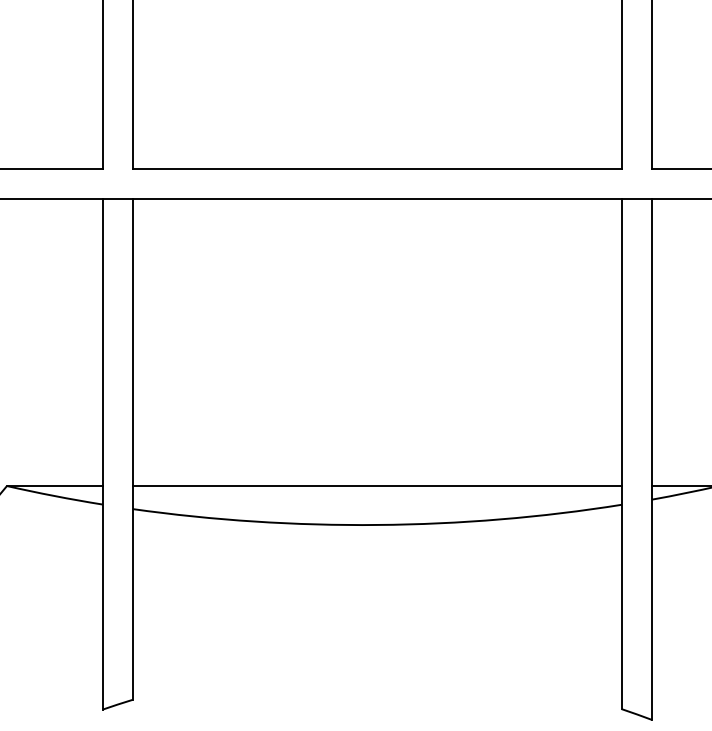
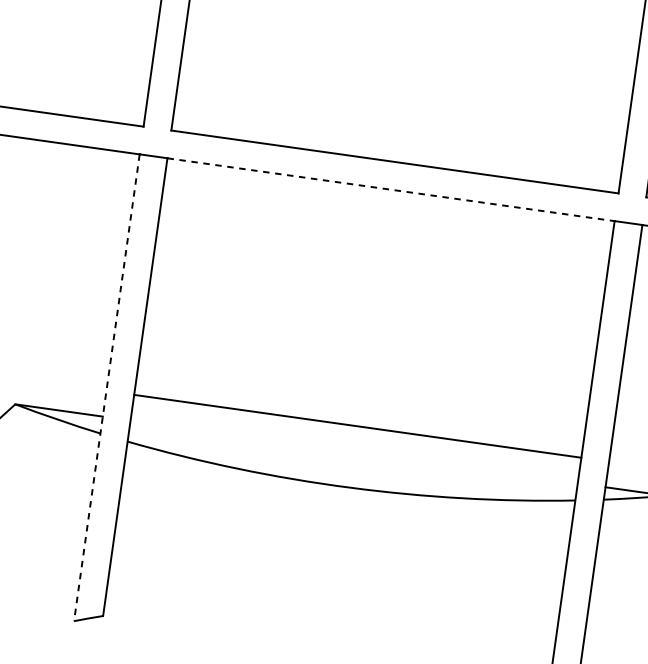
line: (377, 199) -> (391, 189), solid -> dashed
line: (102, 455) -> (106, 388), solid -> dashed
line: (376, 486) -> (356, 426), moved

